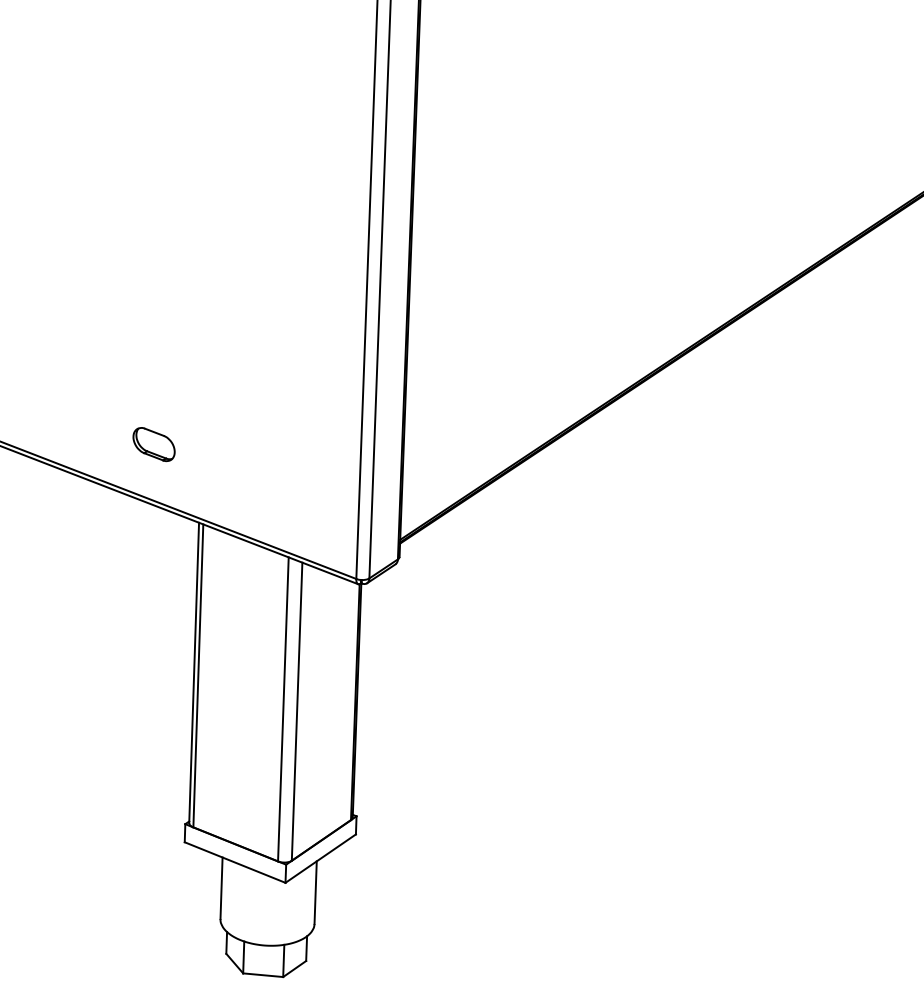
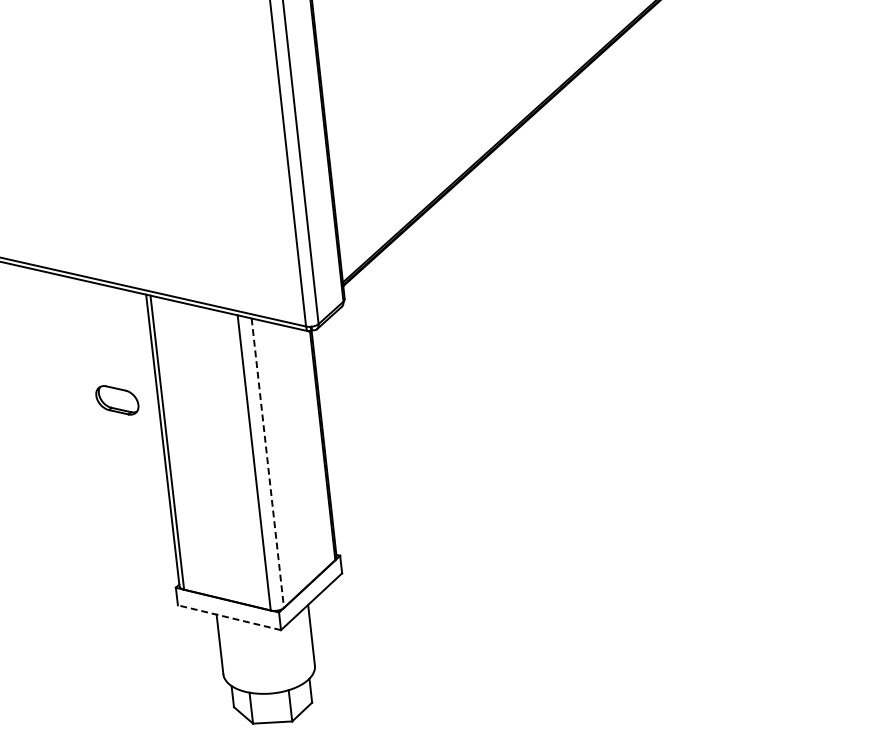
part: (153, 444) -> (116, 400), moved
line: (297, 712) -> (268, 463), solid -> dashed
line: (234, 862) -> (228, 617), solid -> dashed

